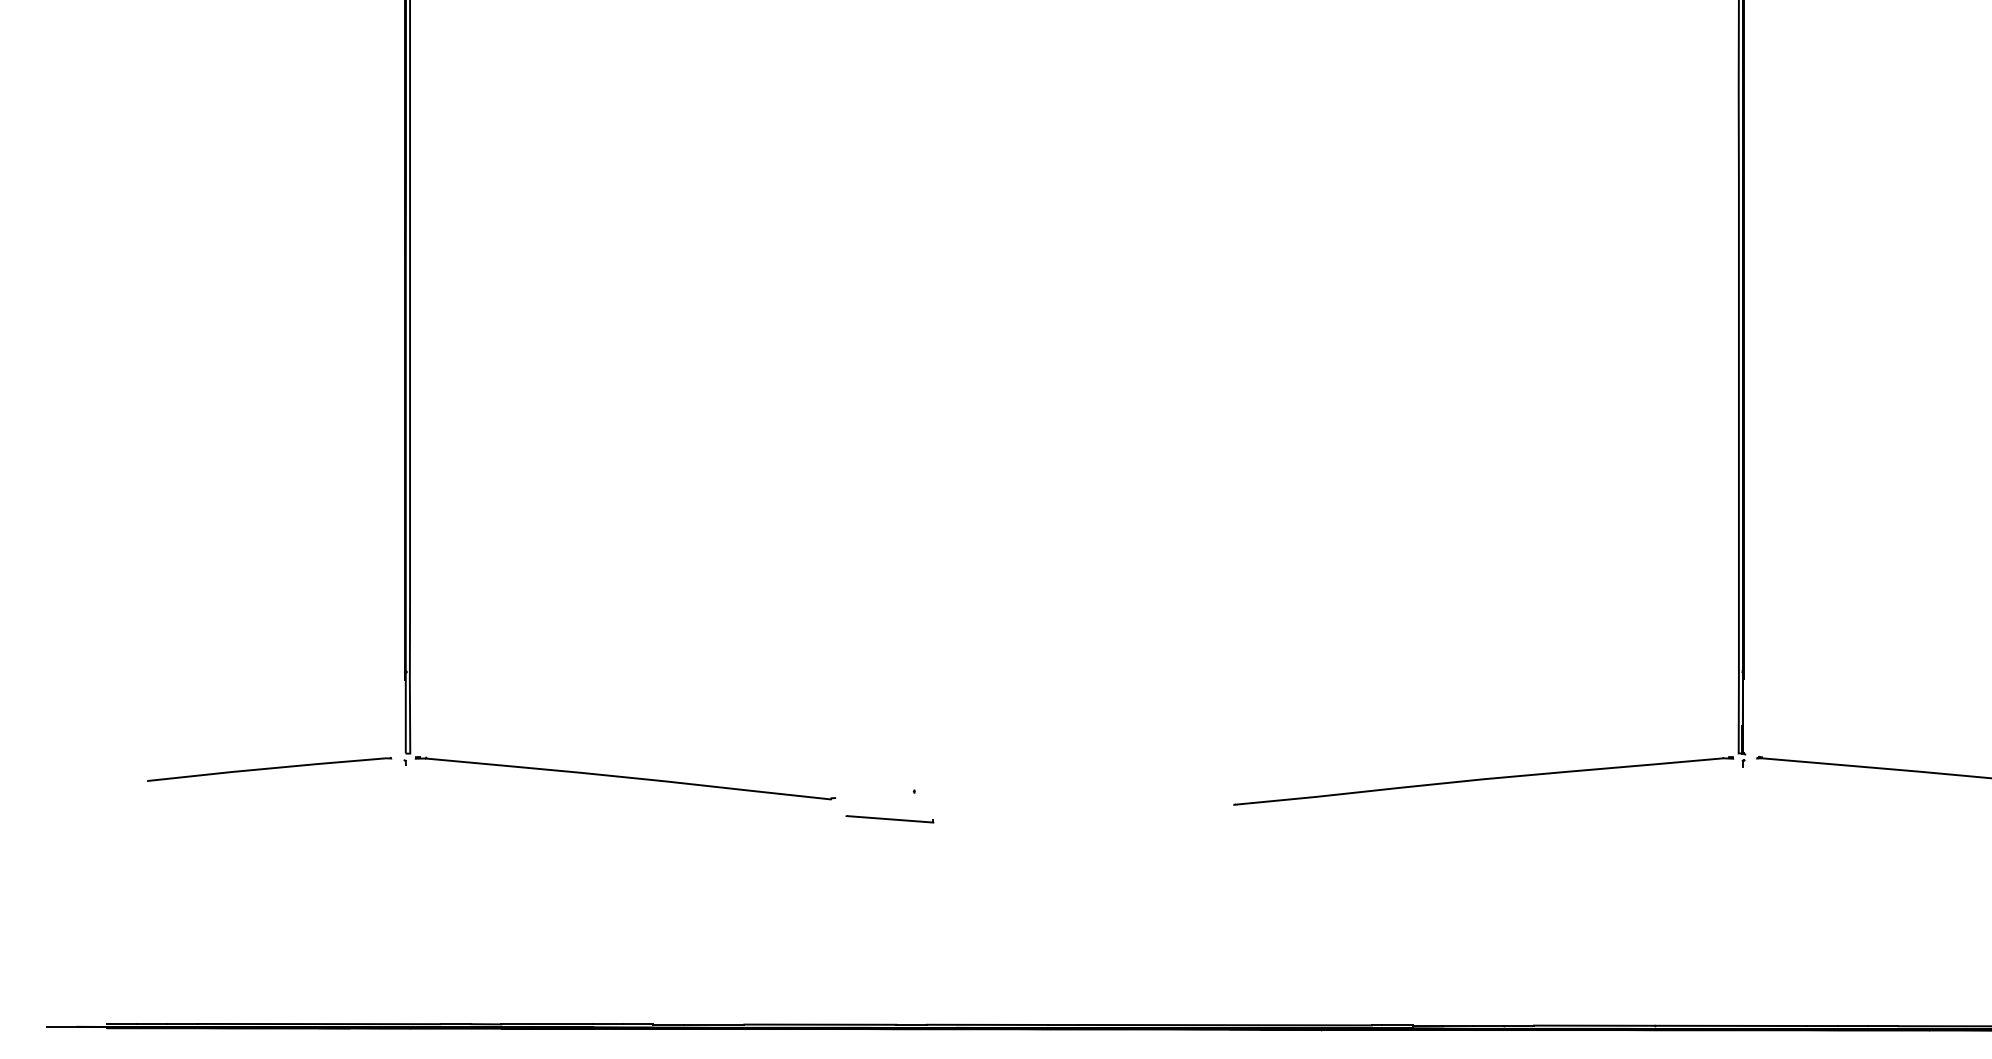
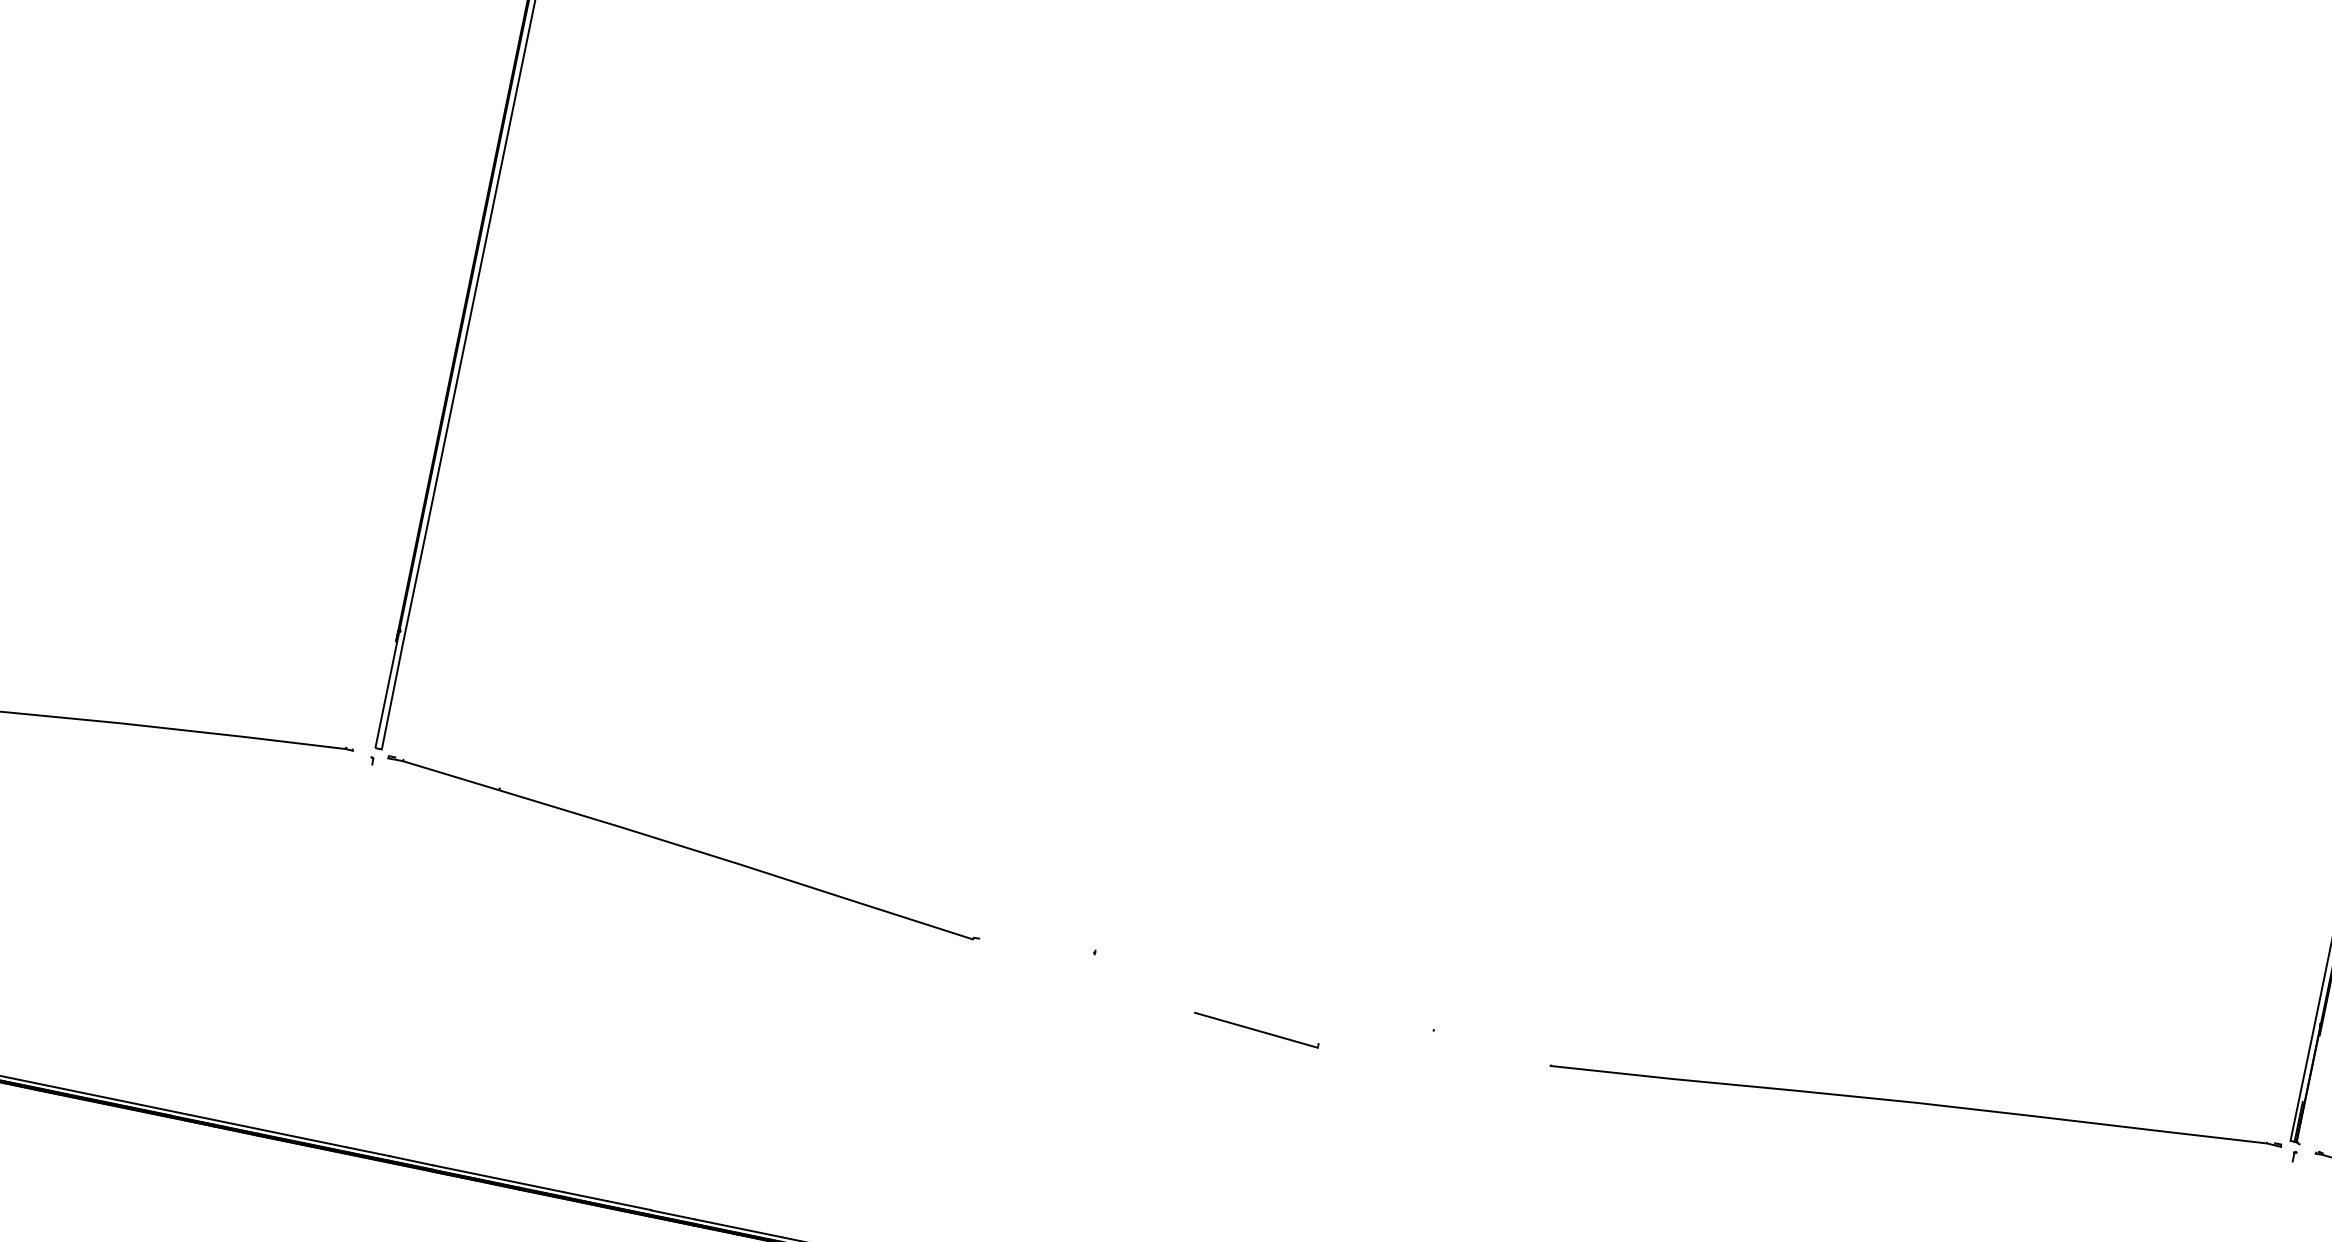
part: (889, 819) -> (1255, 1030), moved

